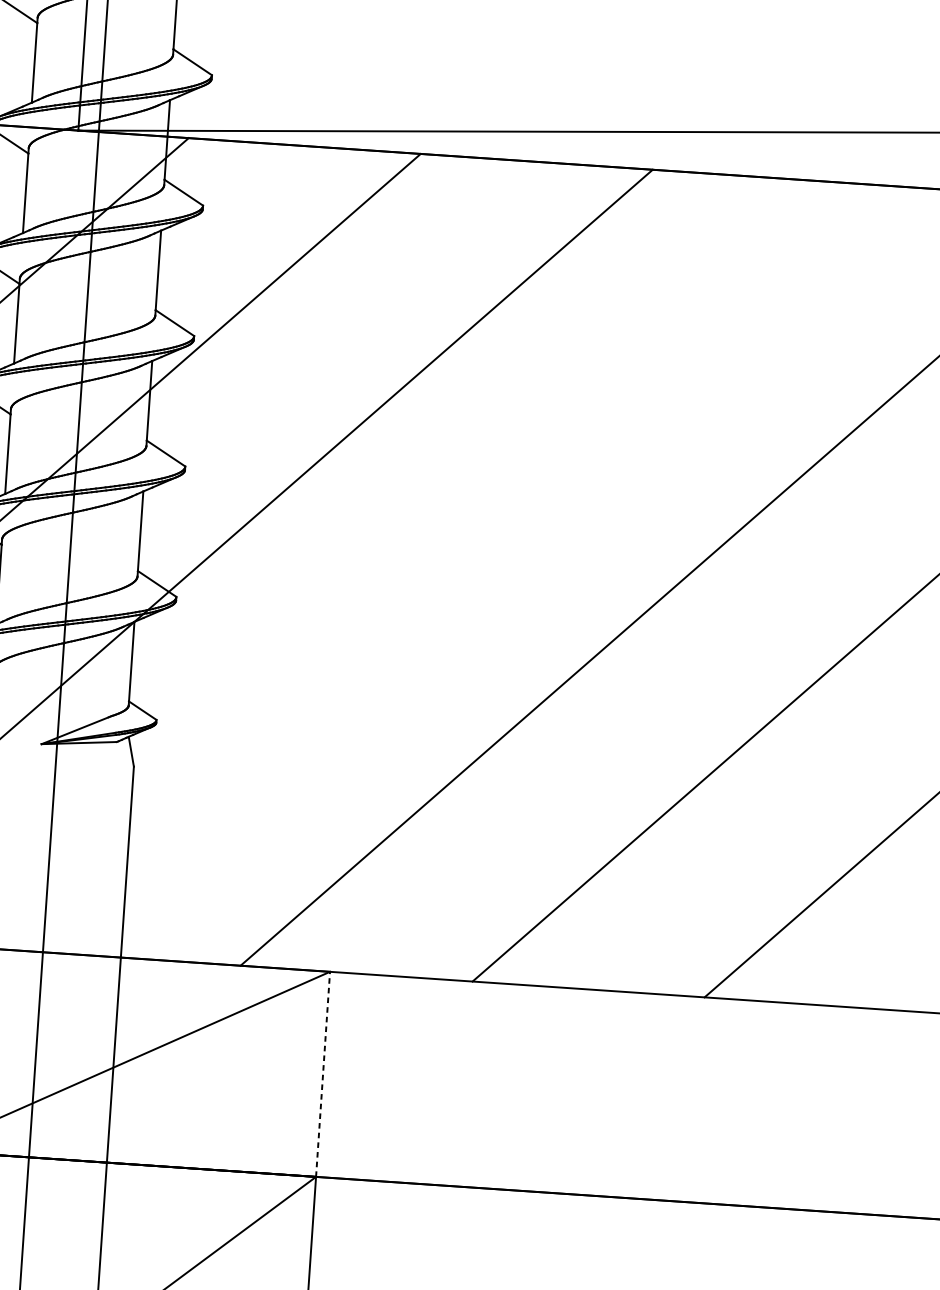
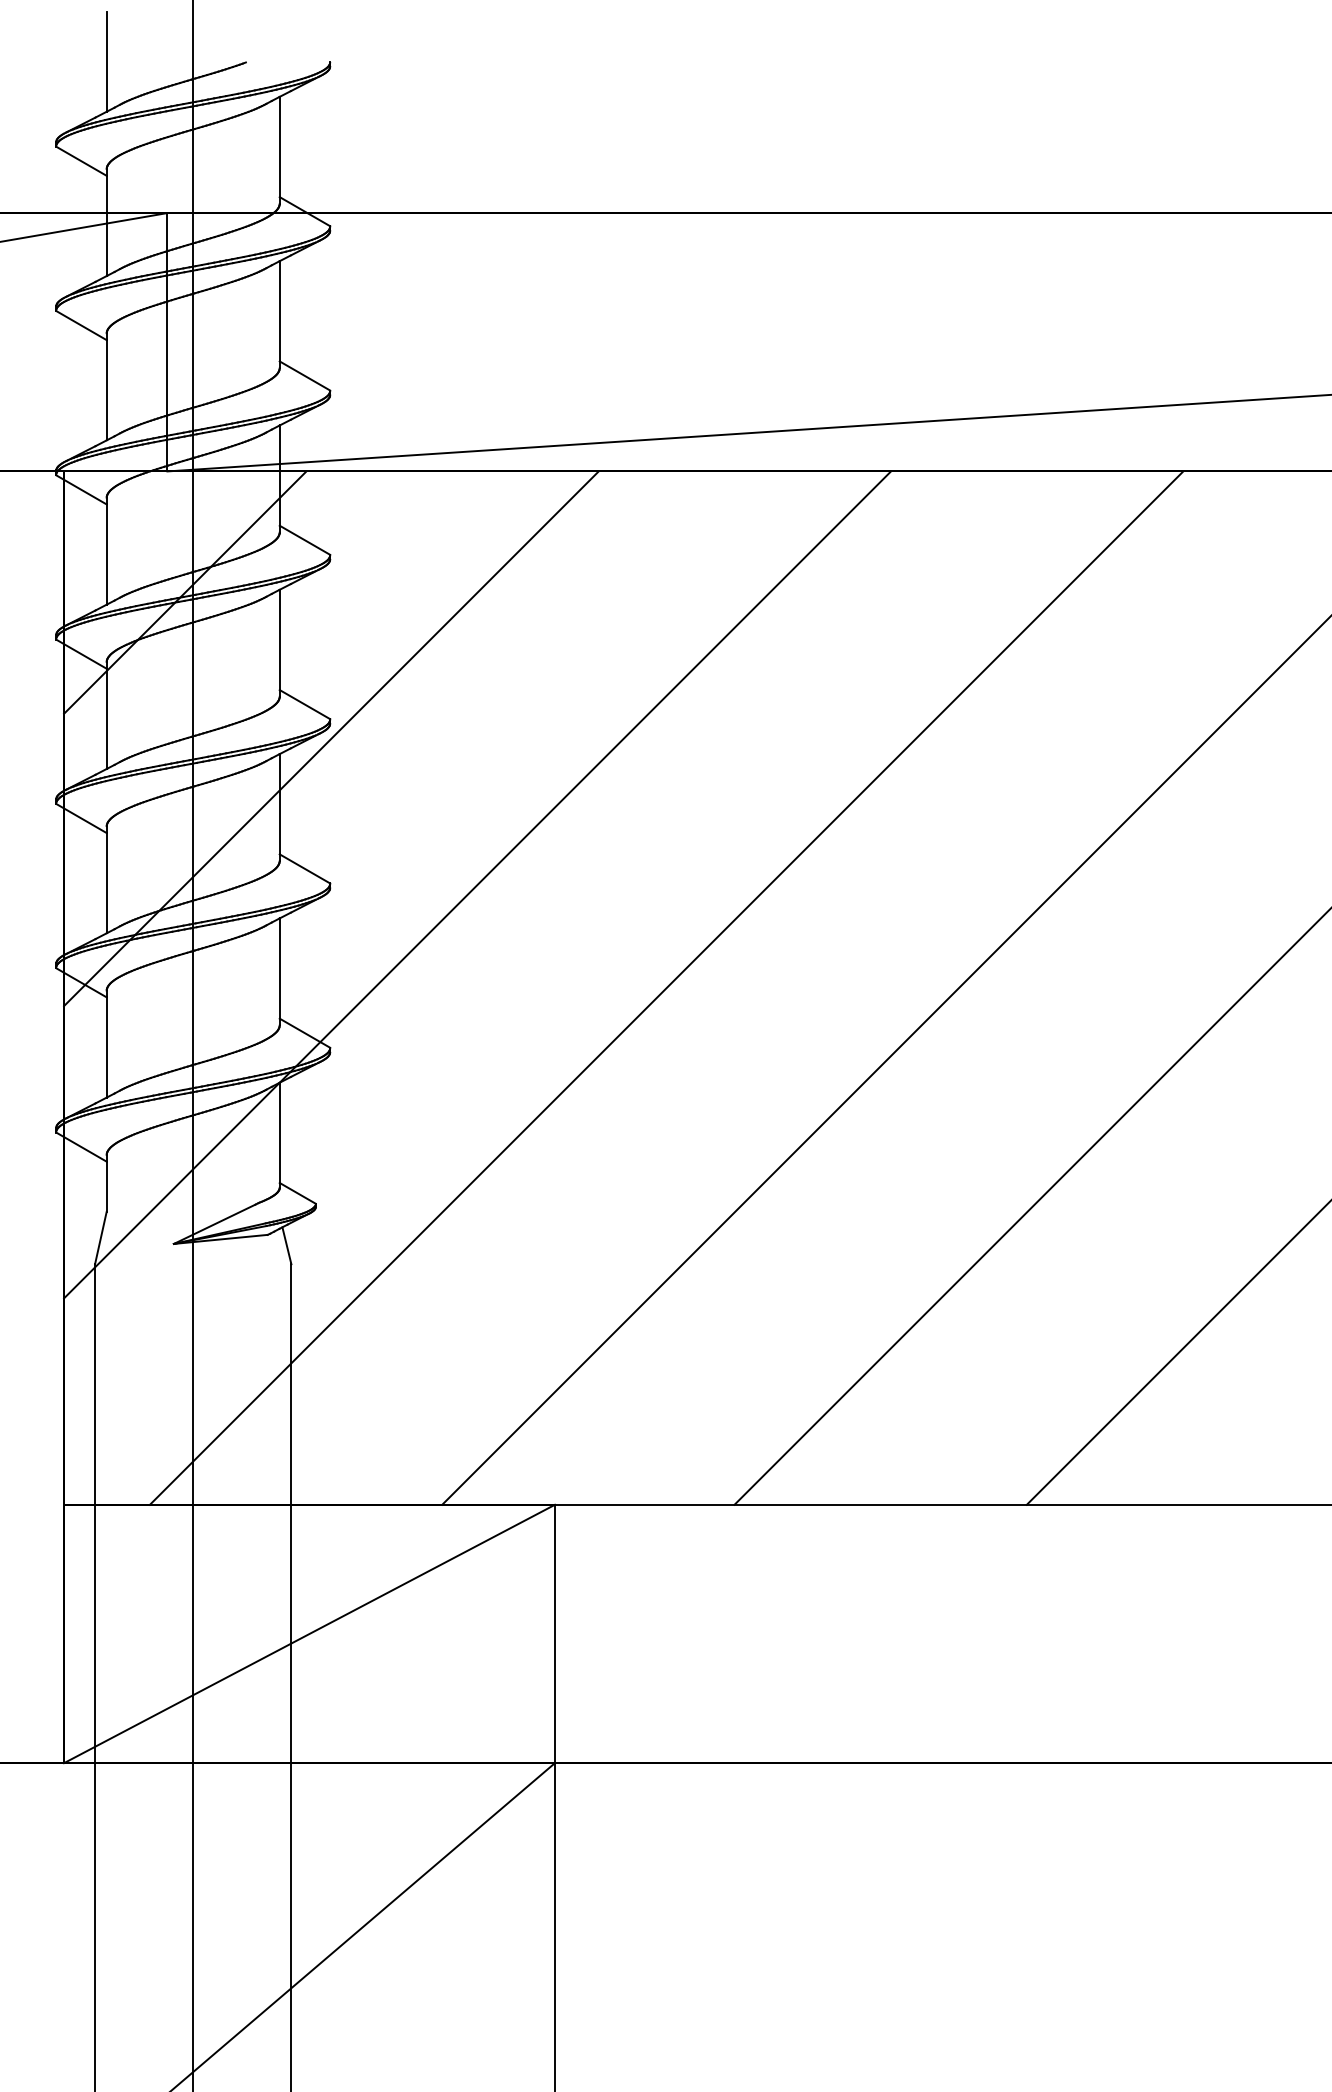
line: (446, 567) -> (666, 987), added
line: (322, 1073) -> (554, 1633), dashed -> solid

